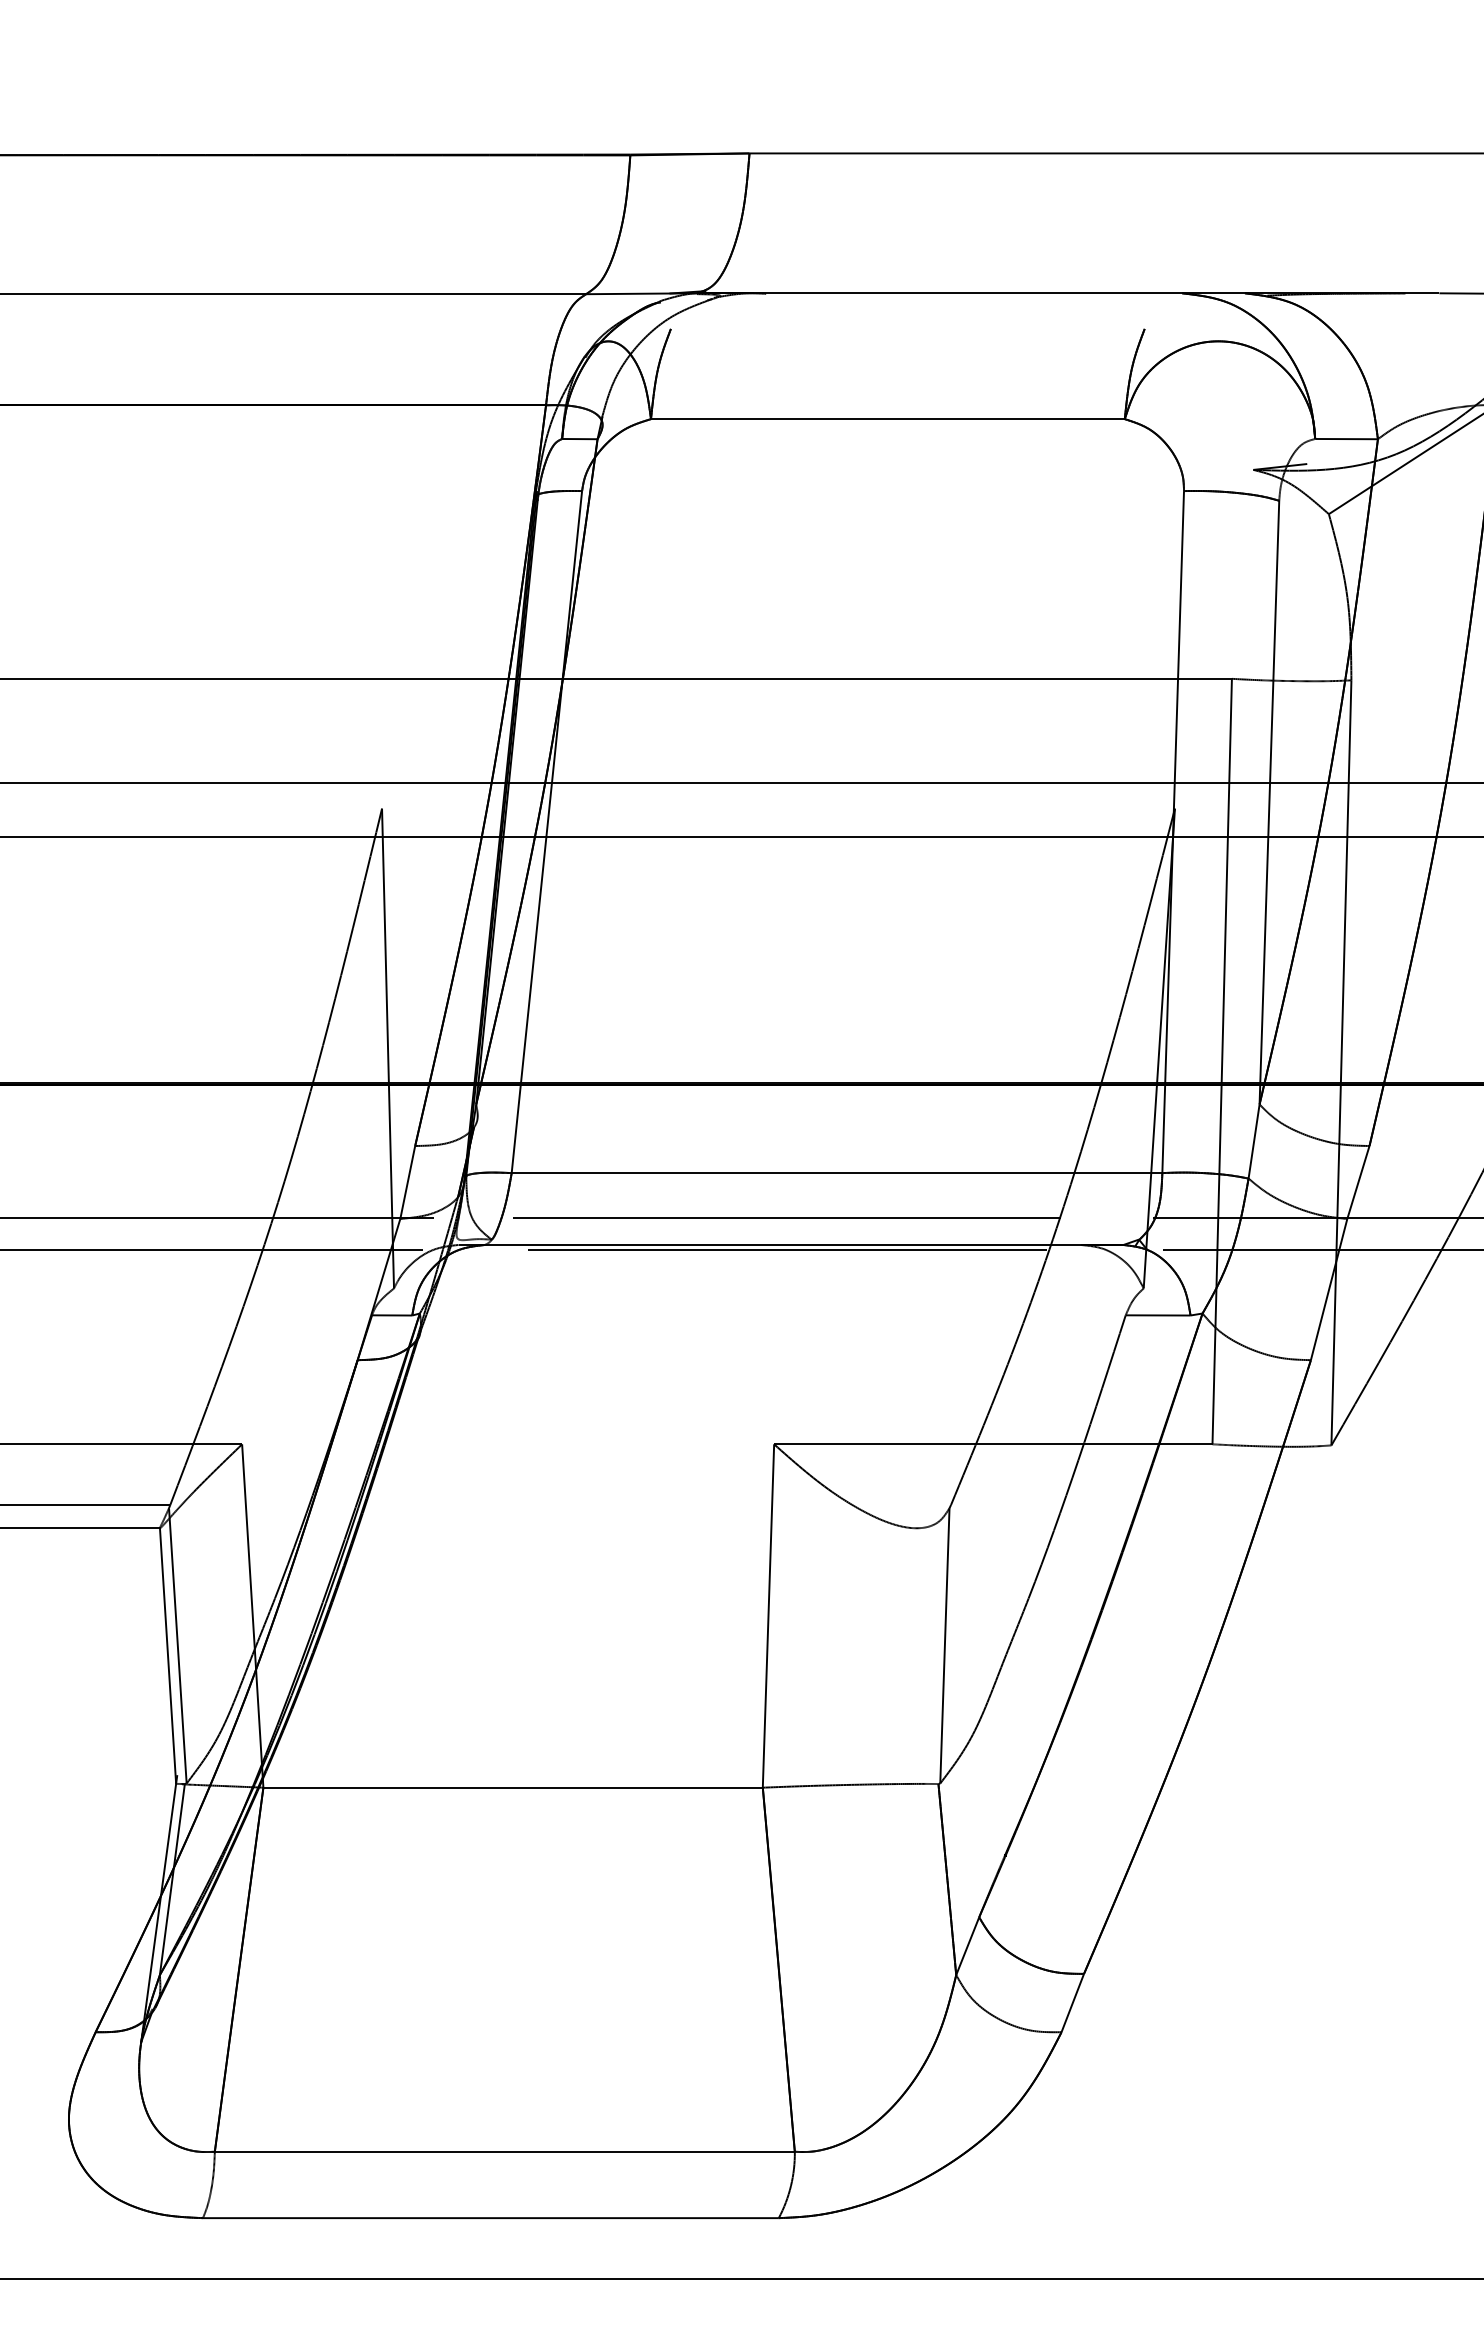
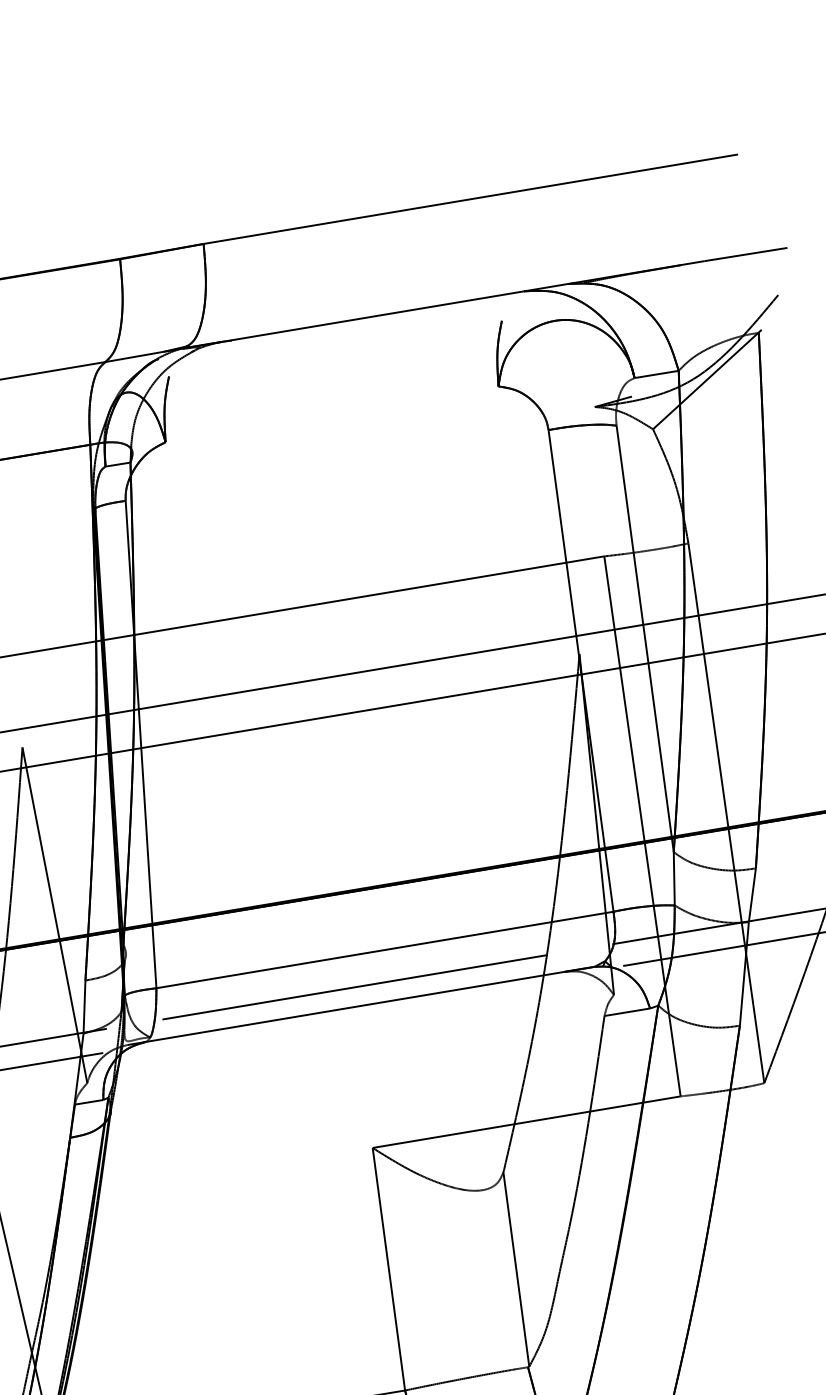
line: (887, 419) -> (331, 414), removed
line: (787, 1250) -> (359, 1010), removed

